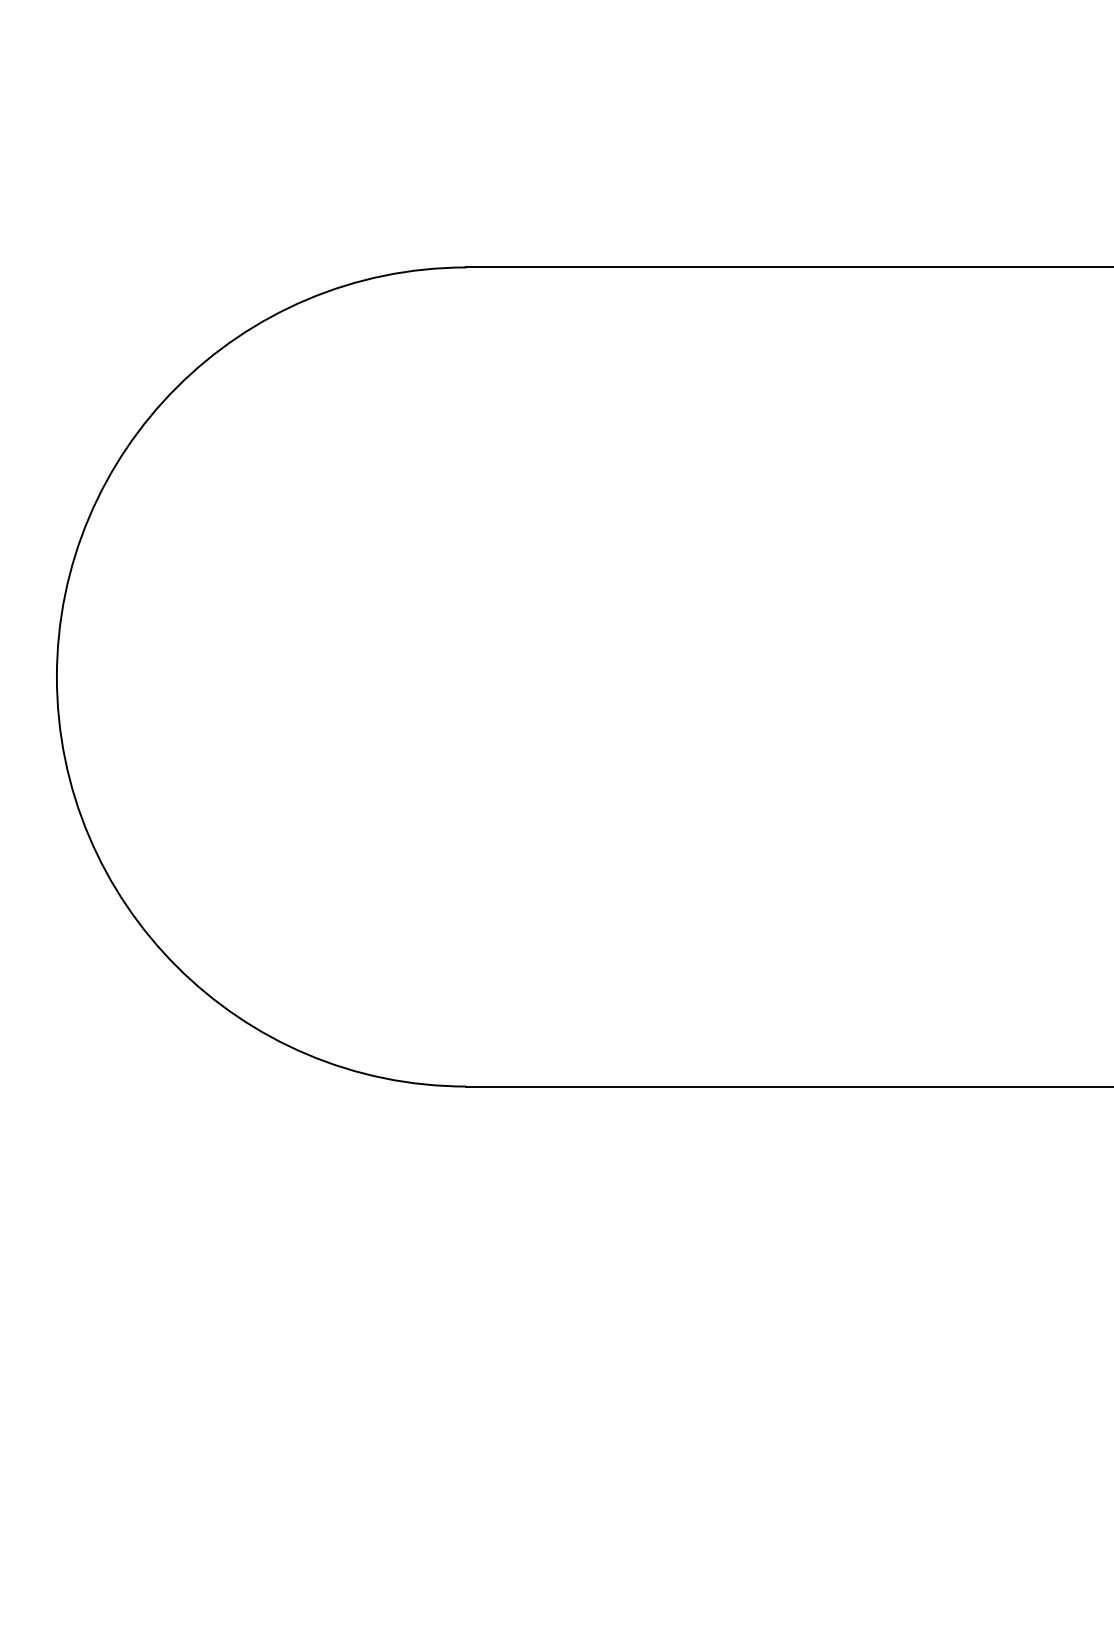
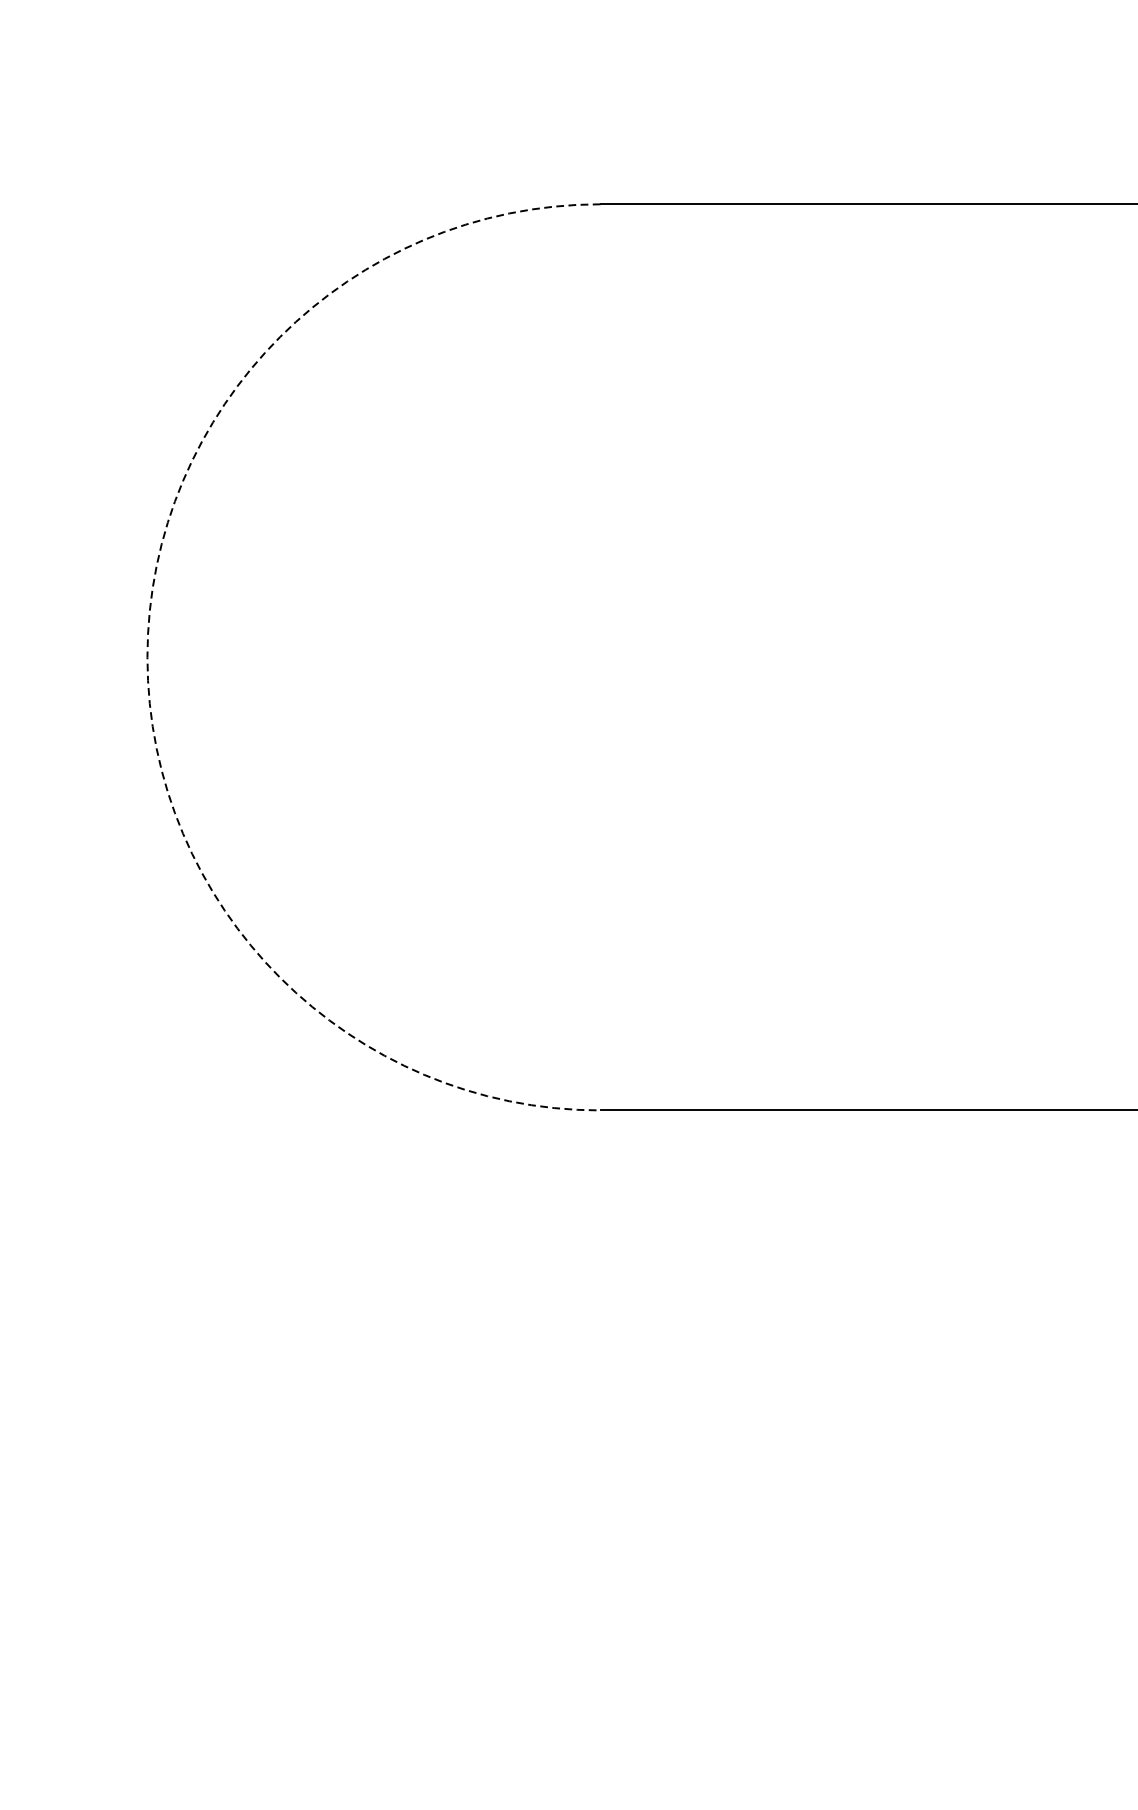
arc: (56, 677) -> (147, 657), solid -> dashed

